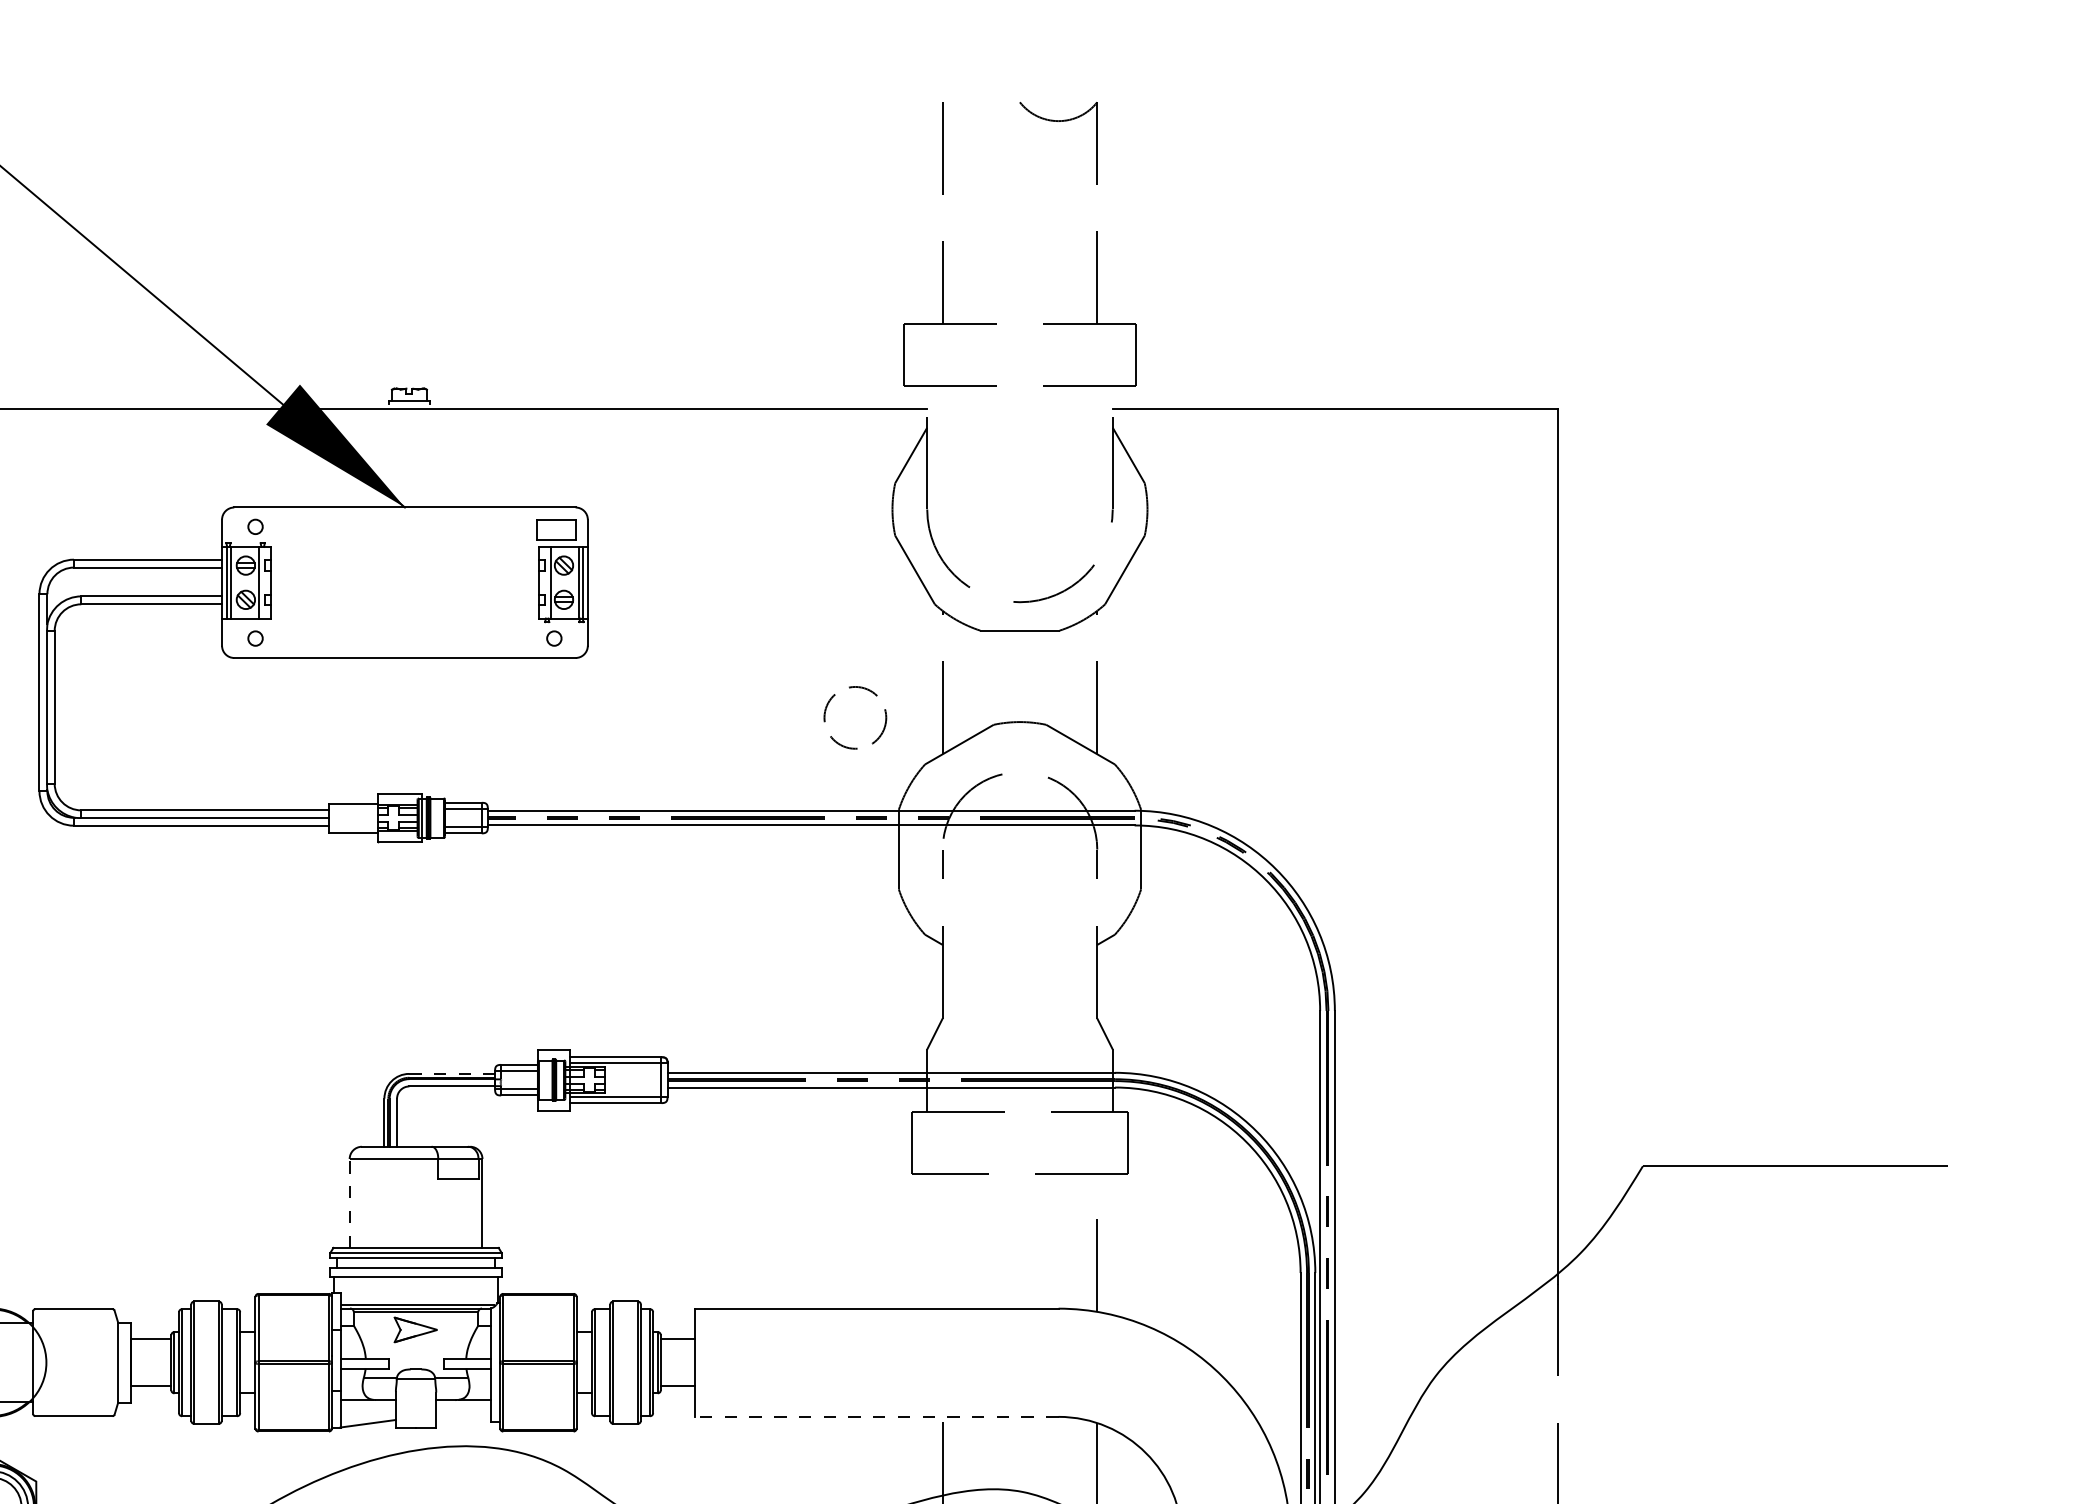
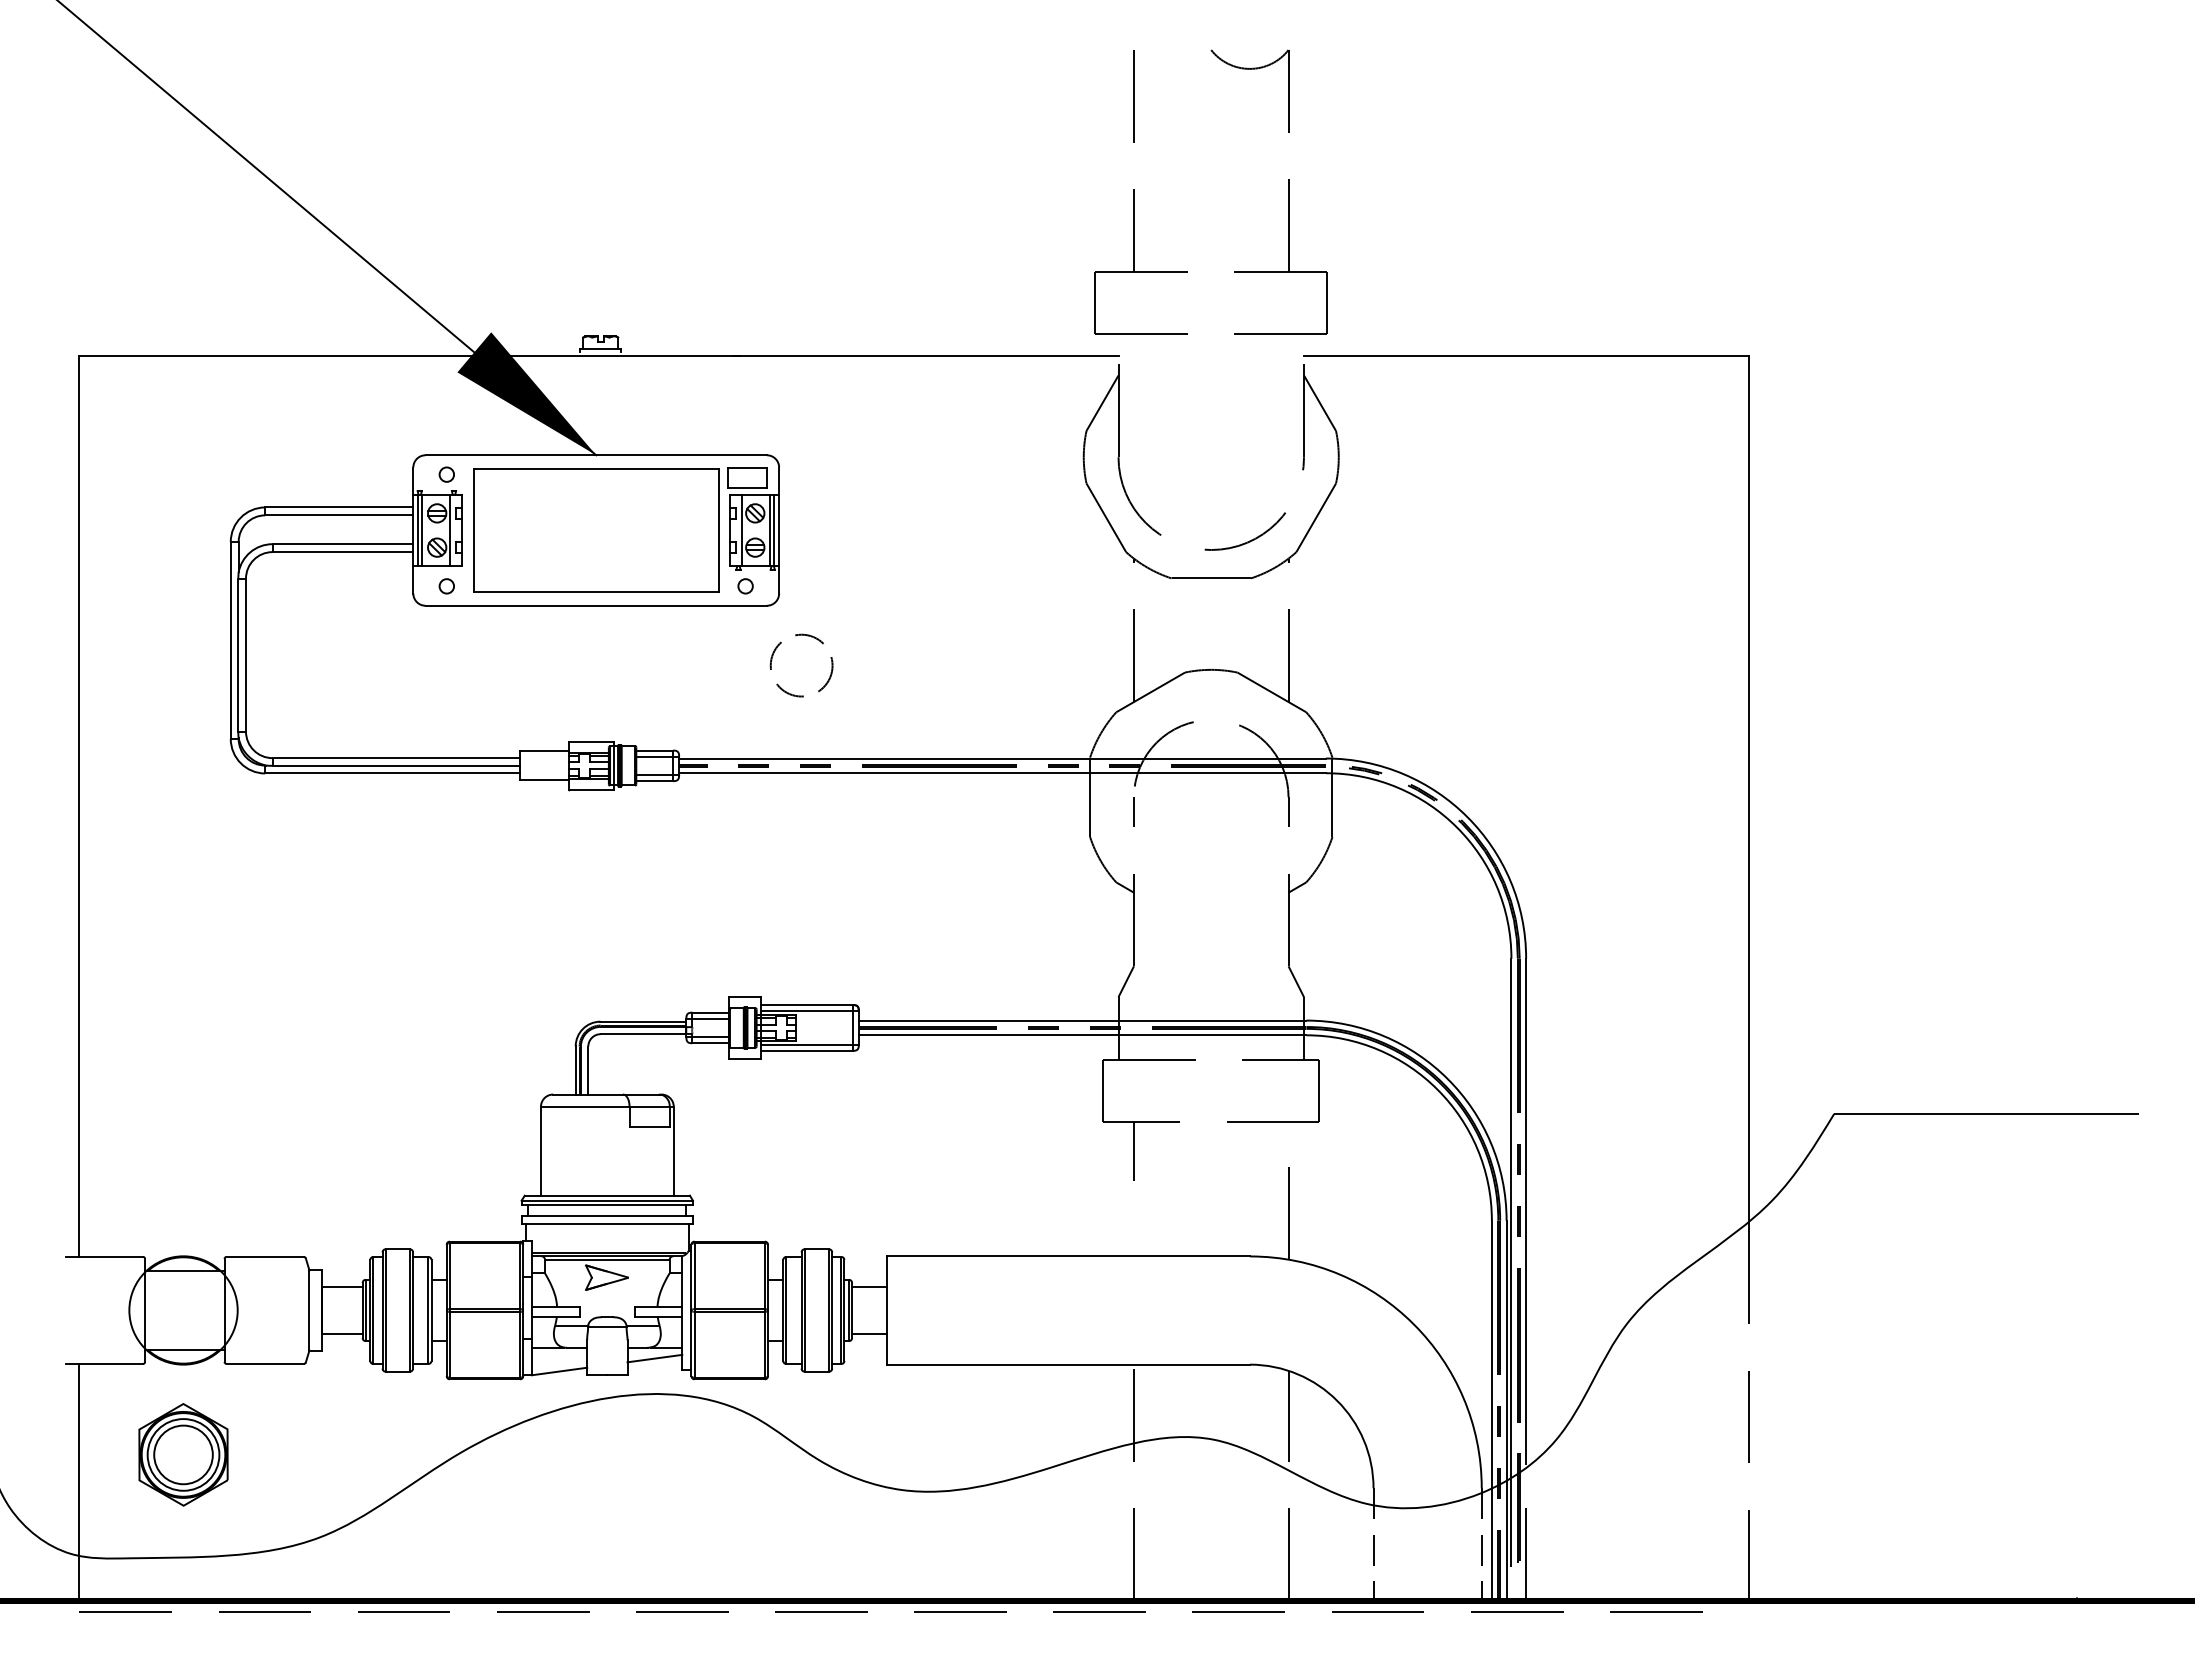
part: (405, 582) -> (596, 530), added
circle: (855, 717) -> (801, 665), moved
line: (452, 1073) -> (643, 1021), dashed -> solid
line: (349, 1202) -> (540, 1150), dashed -> solid
line: (942, 1203) -> (1133, 1151), added
line: (463, 1410) -> (654, 1358), added
line: (877, 1416) -> (1068, 1364), dashed -> solid

